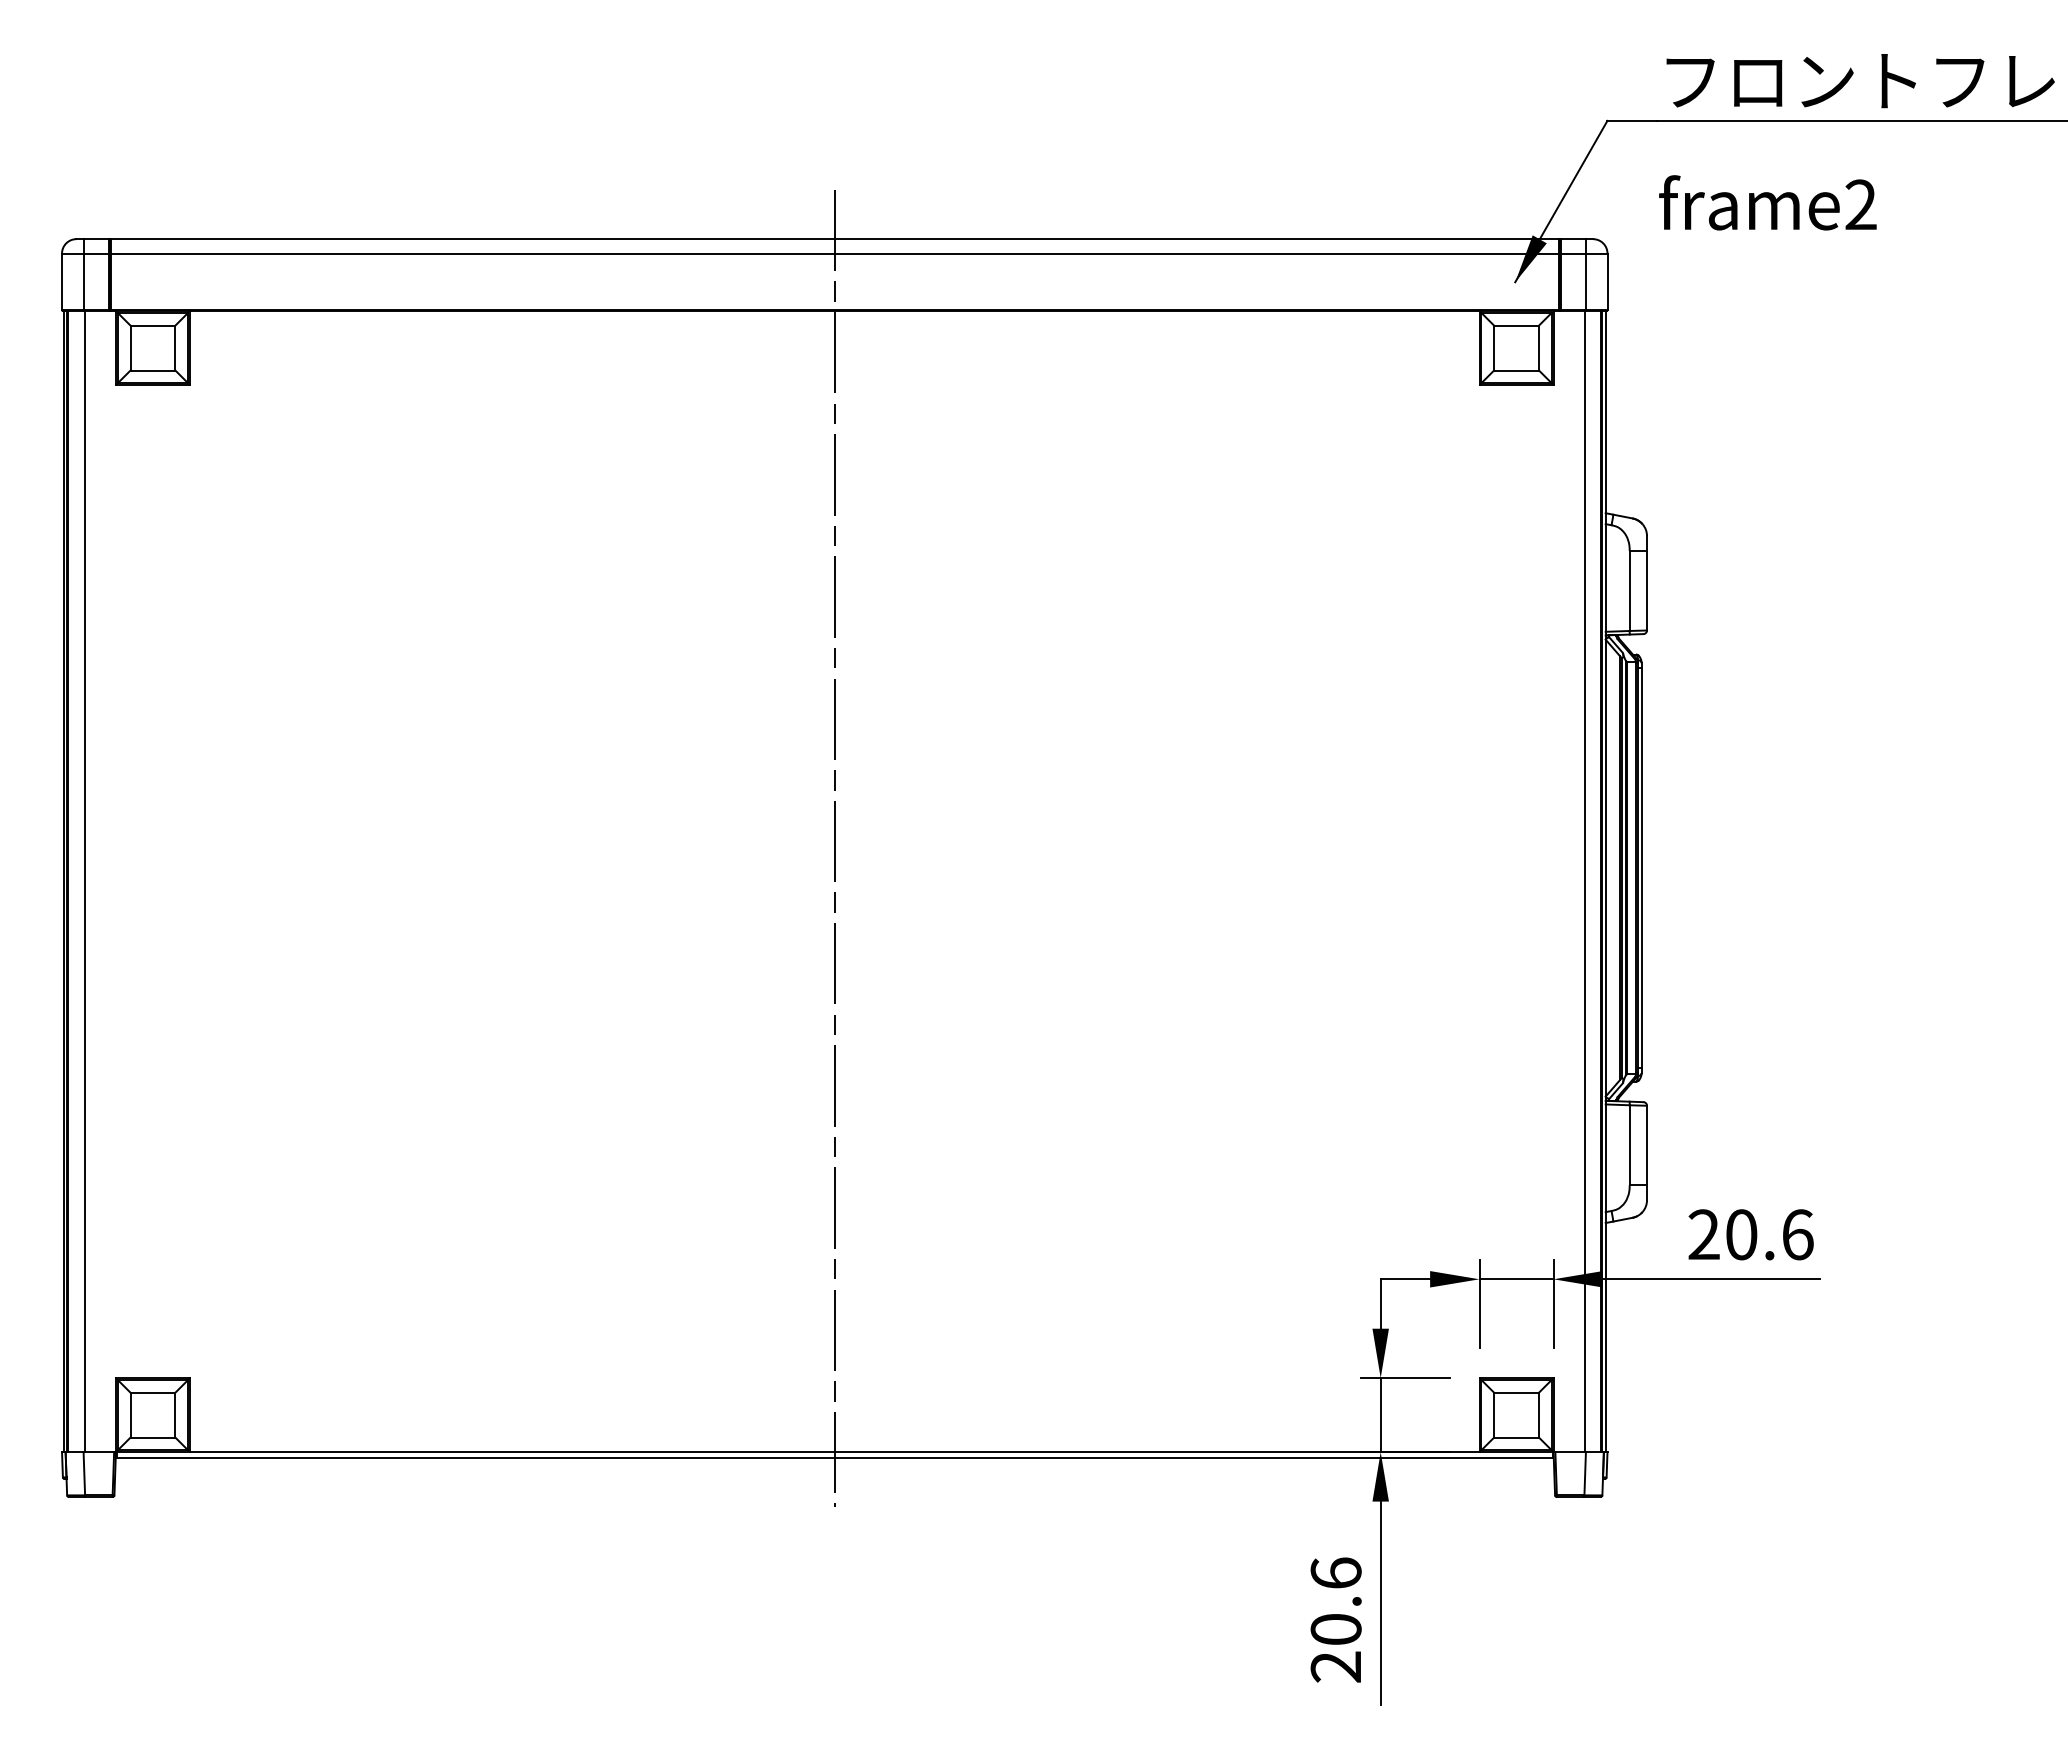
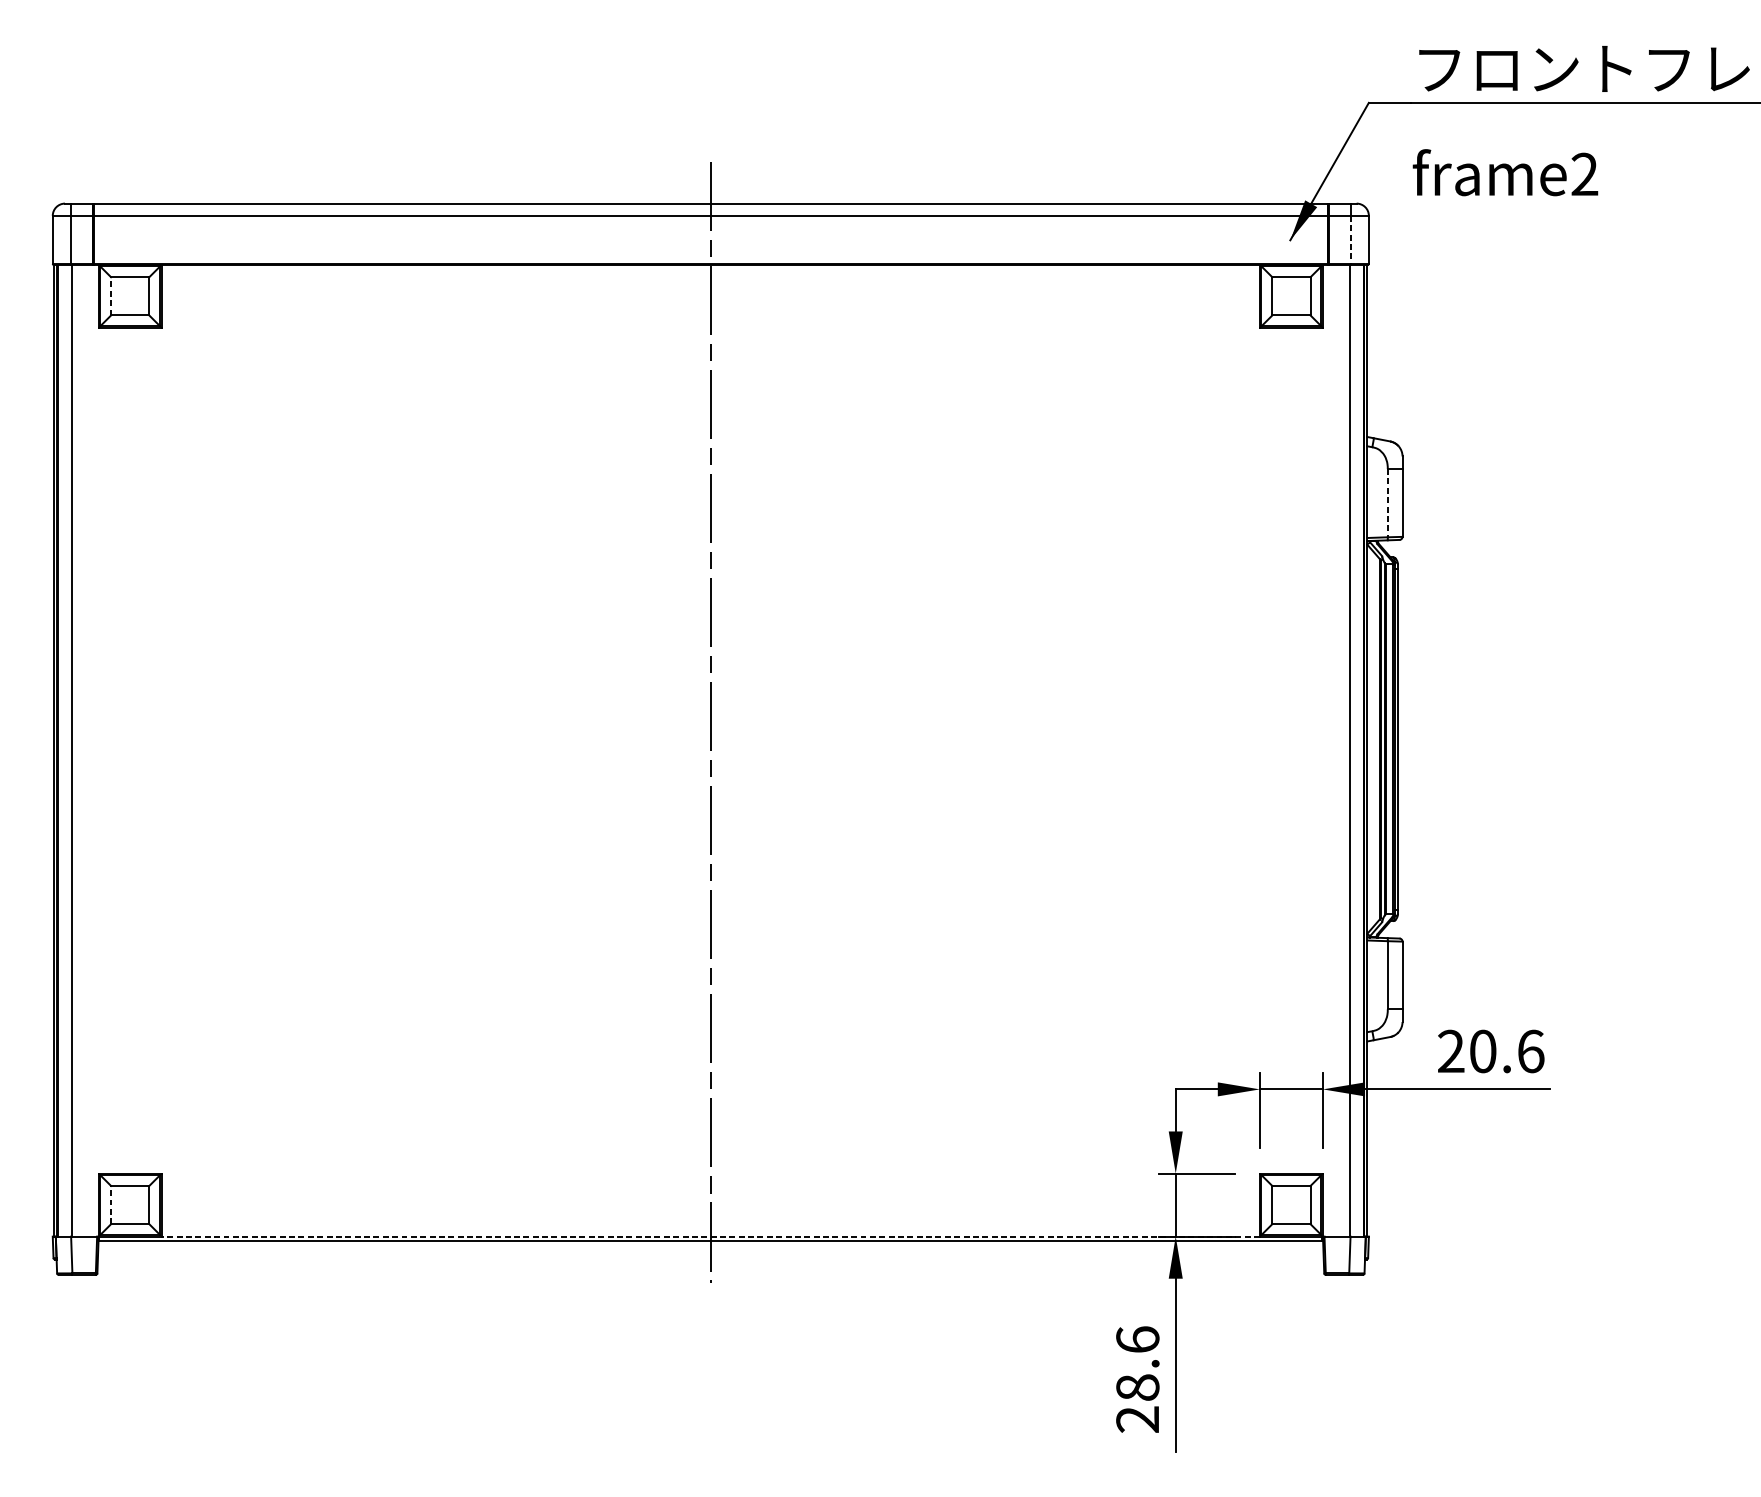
line: (1585, 282) -> (1350, 240), solid -> dashed
line: (130, 347) -> (111, 295), solid -> dashed
line: (1629, 591) -> (1387, 503), solid -> dashed
line: (130, 1414) -> (111, 1204), solid -> dashed
line: (834, 1452) -> (710, 1236), solid -> dashed
text: (1335, 1628) -> (1137, 1386), 20.6 -> 28.6

